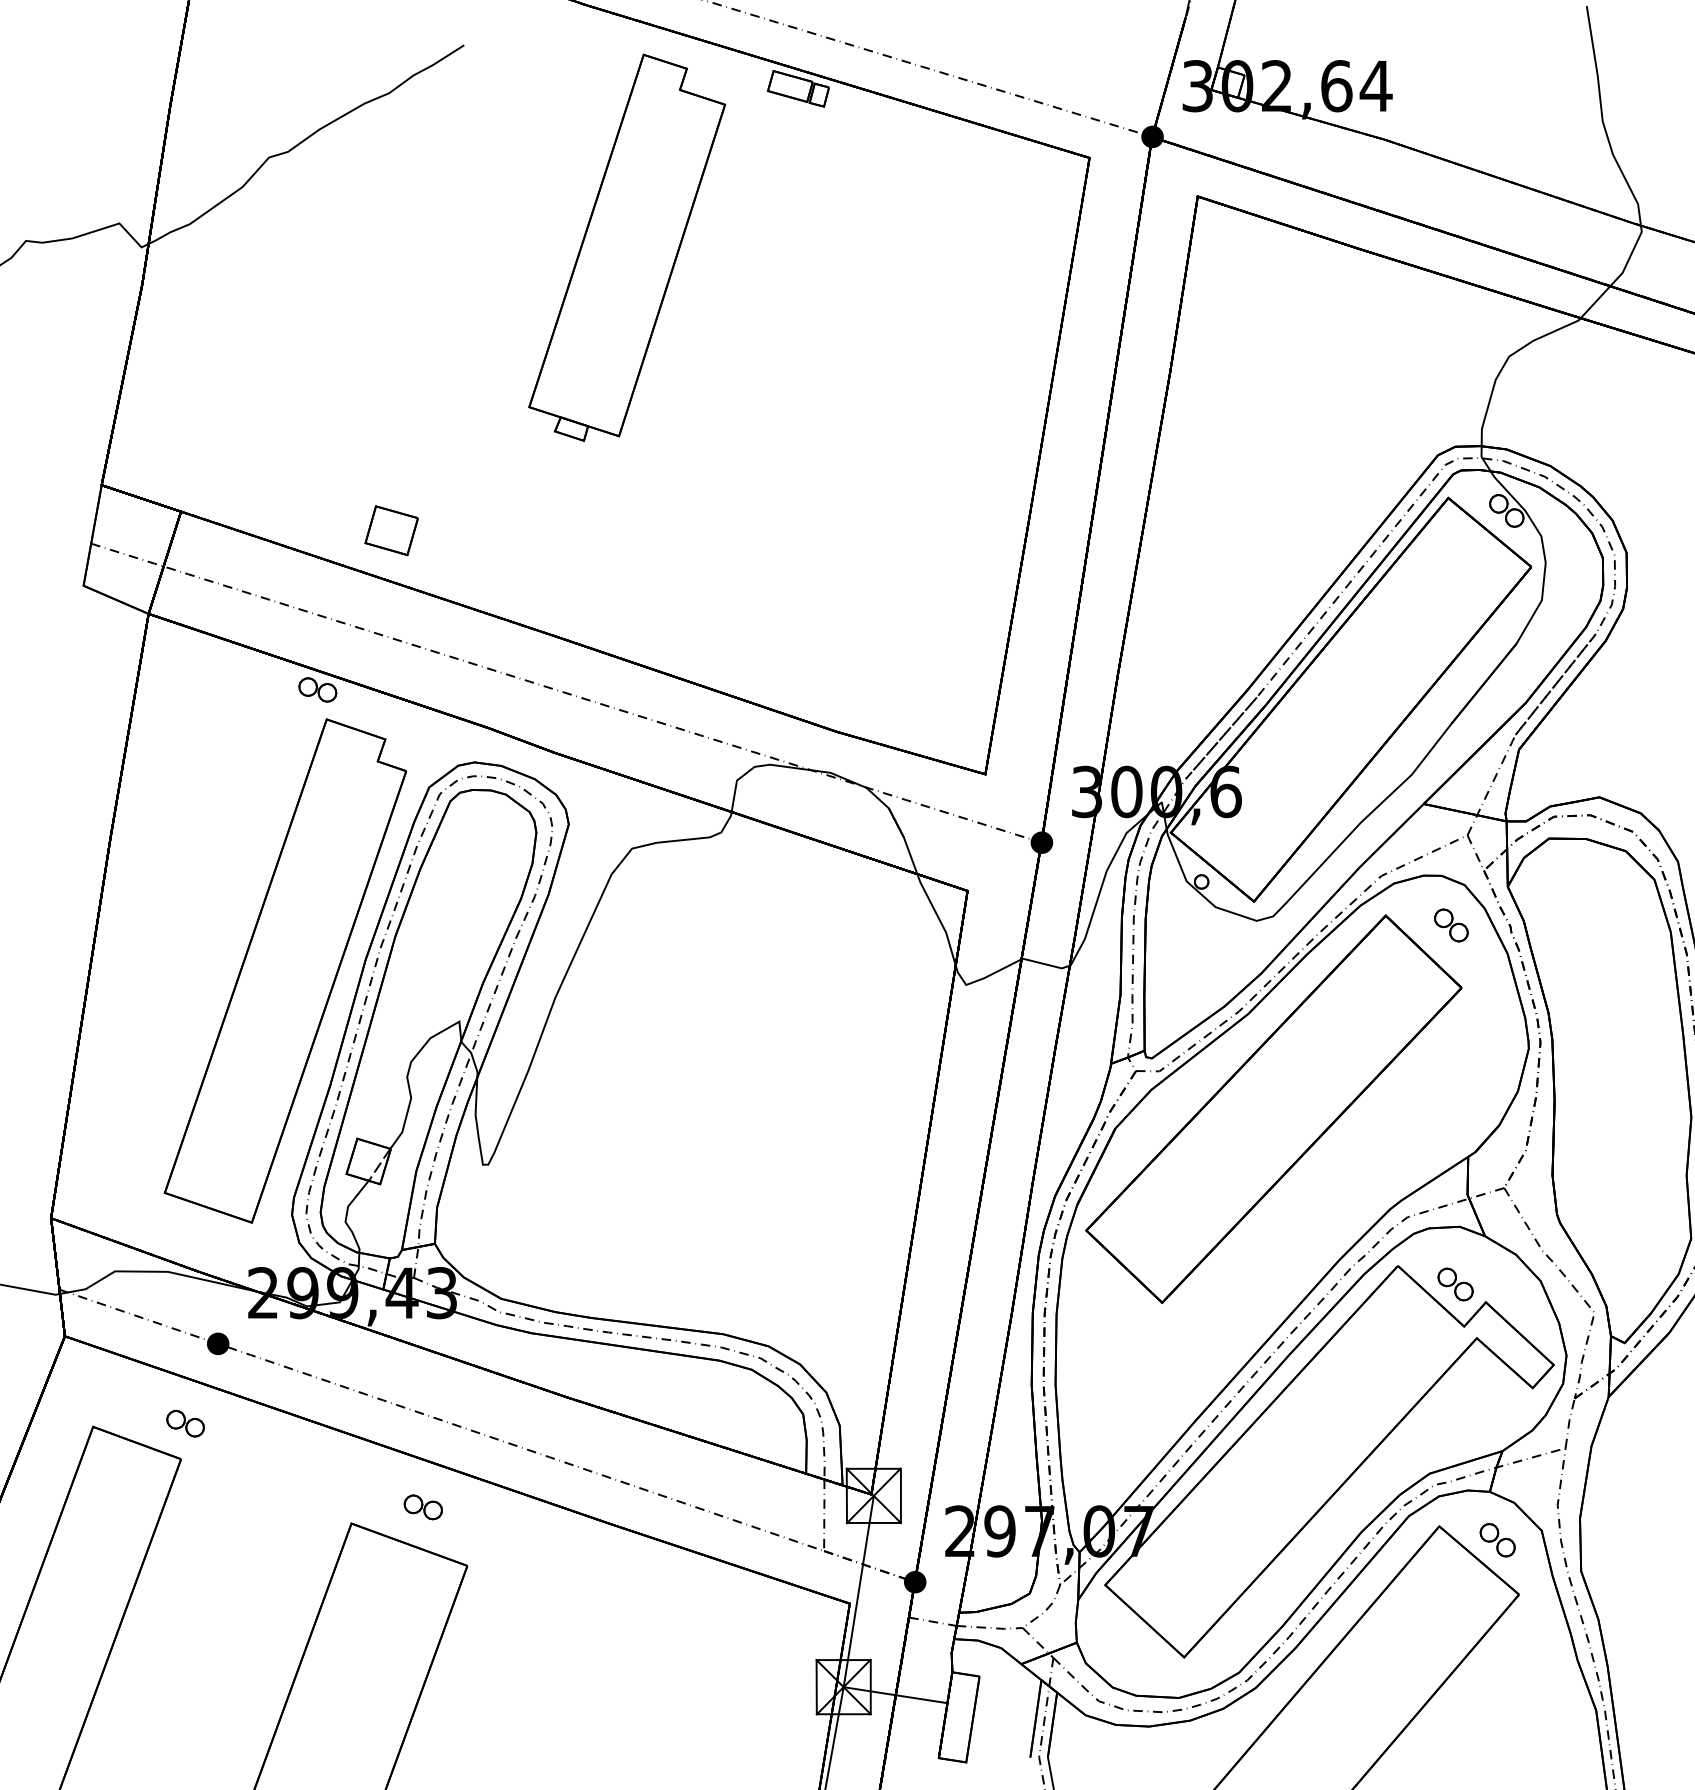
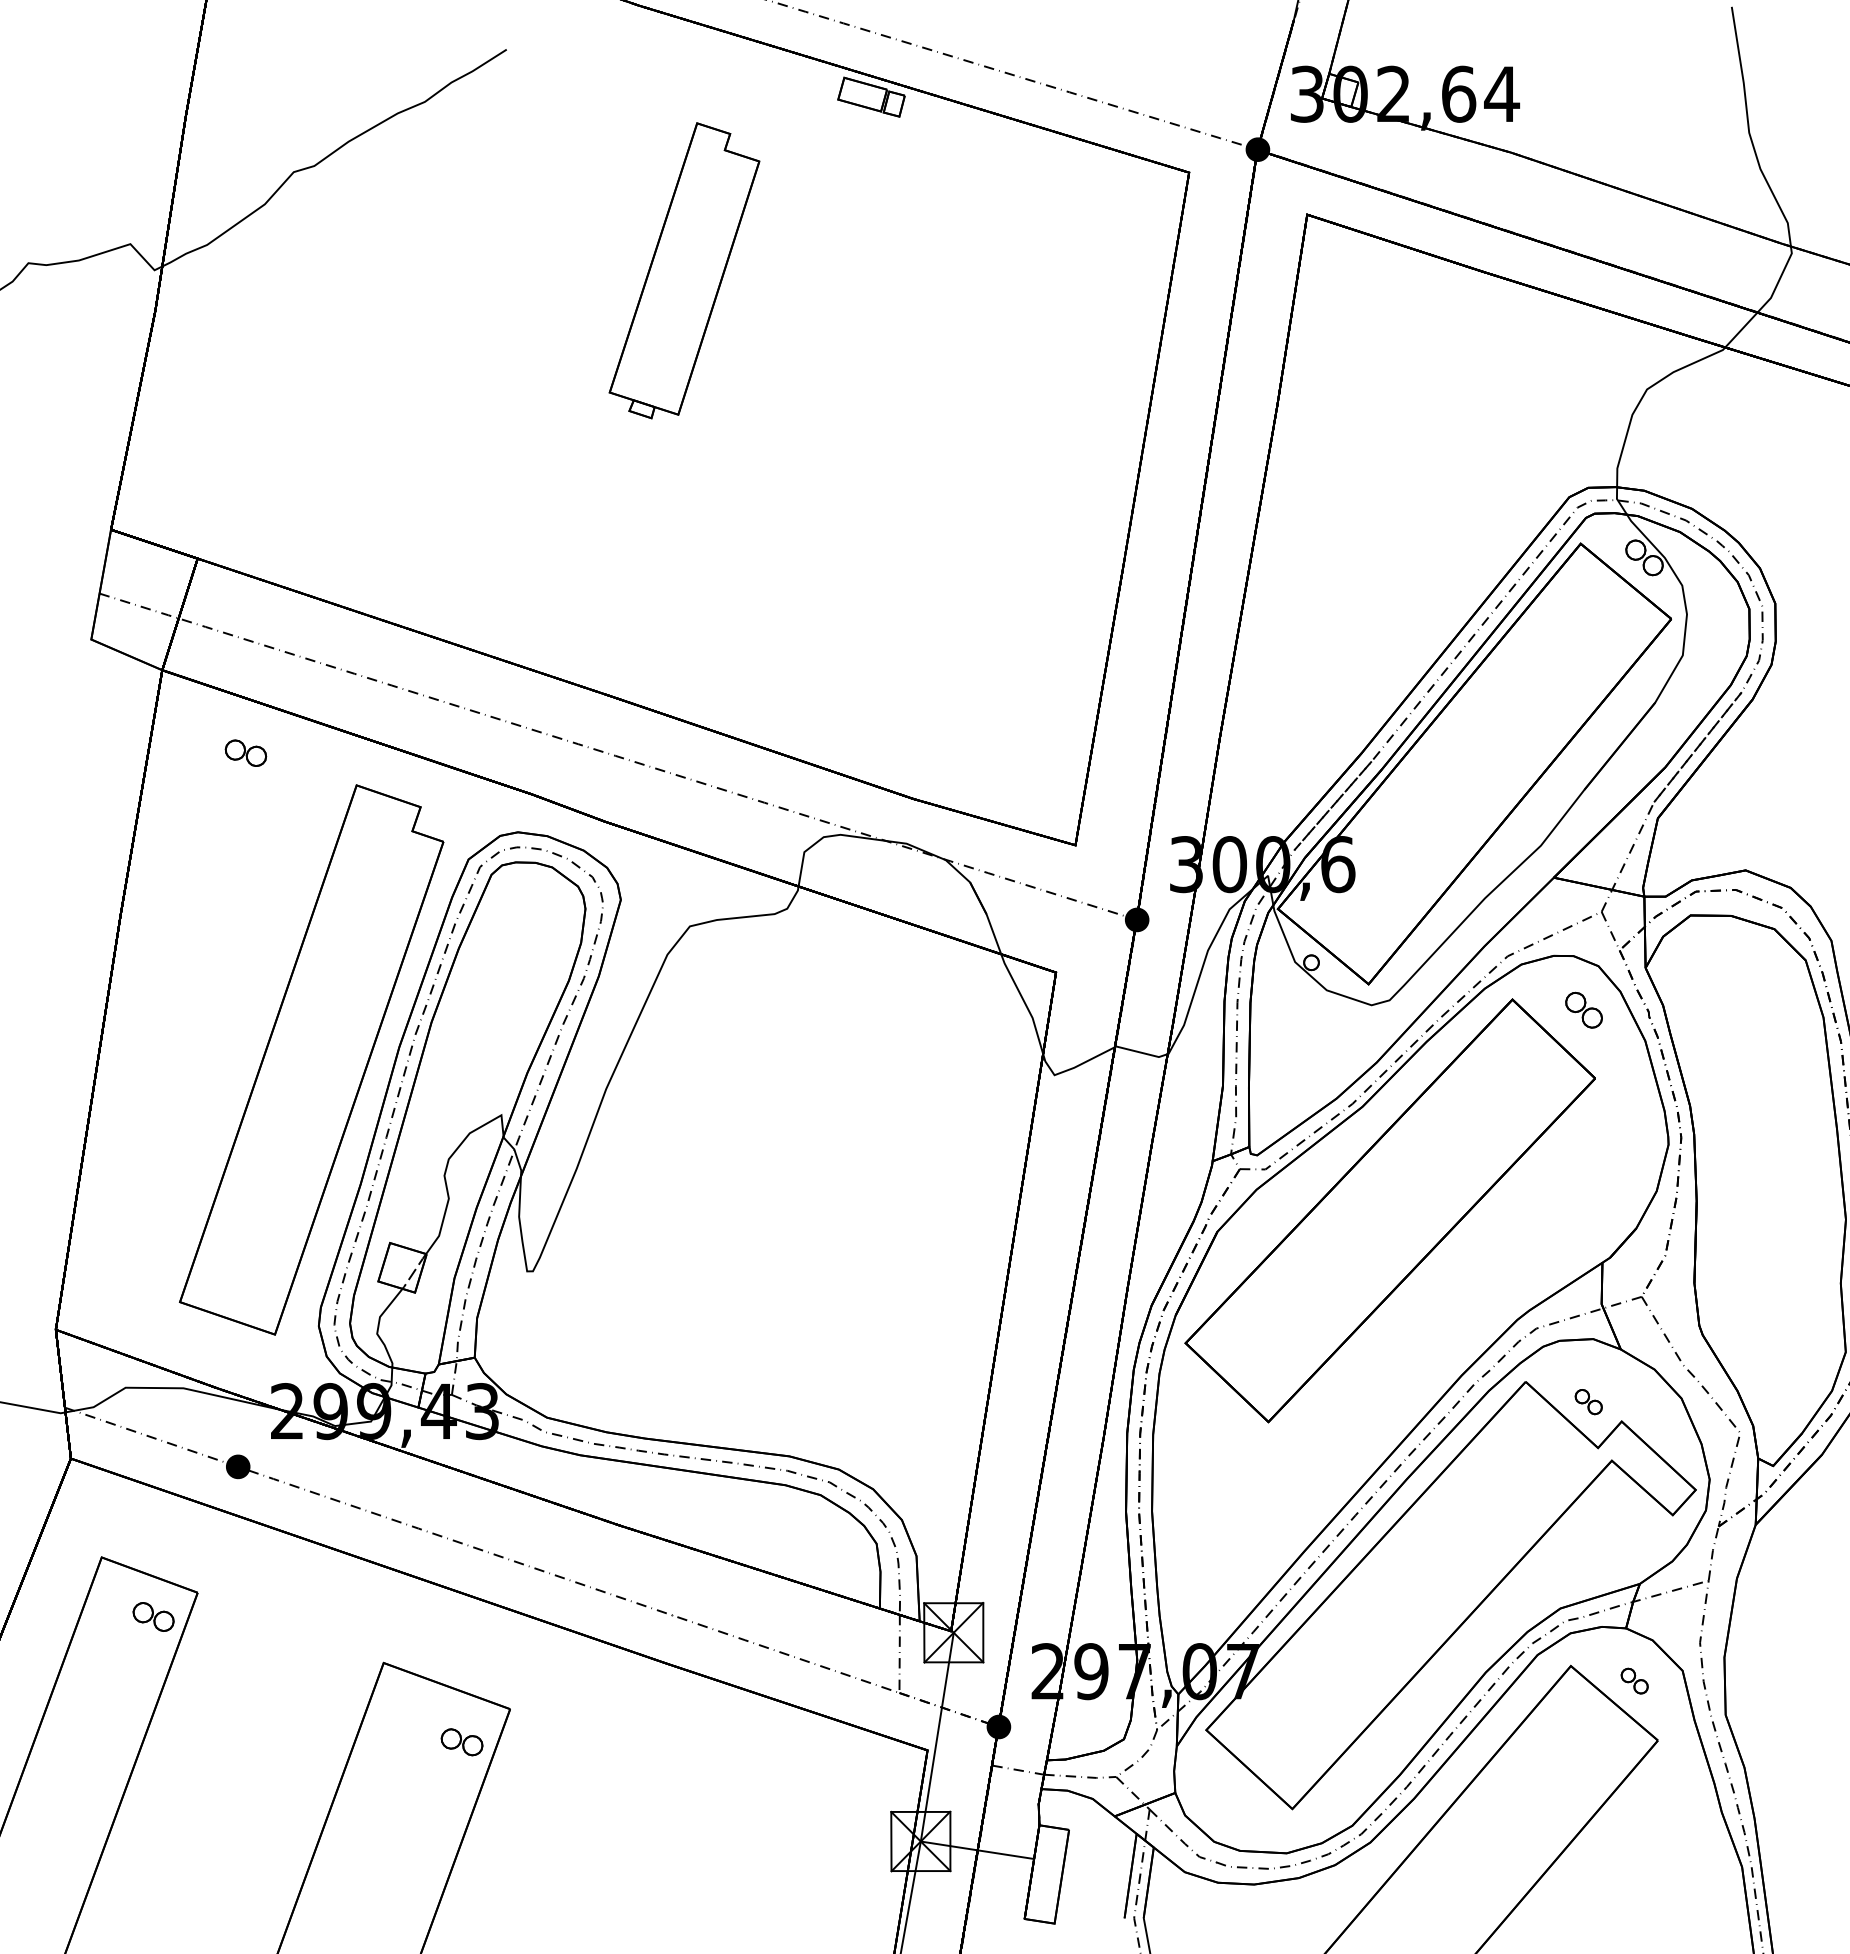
part: (627, 247) -> (684, 270), size x0.7
part: (391, 530) -> (427, 579), removed
part: (317, 689) -> (245, 752), moved
part: (1455, 1283) -> (1588, 1401), size x0.7
part: (185, 1423) -> (153, 1616), moved
part: (422, 1507) -> (461, 1742), moved
part: (1497, 1539) -> (1634, 1680), size x0.7

